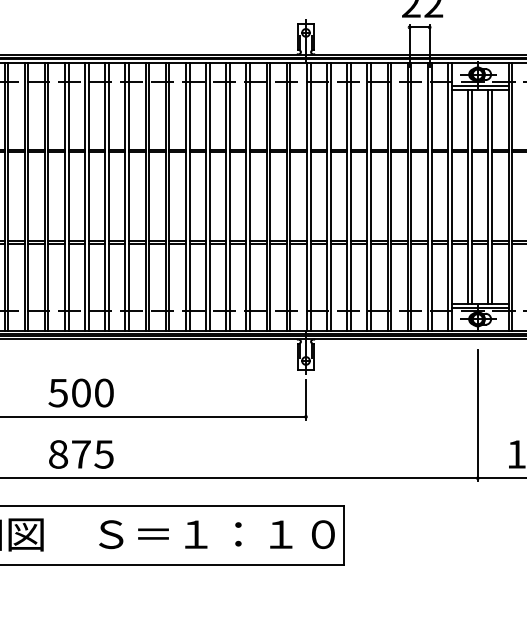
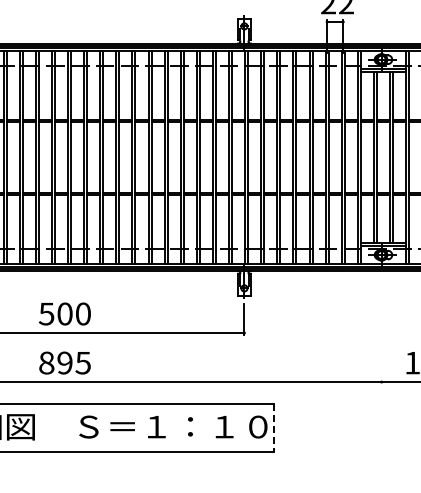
line: (477, 414) -> (381, 331), removed
text: (80, 453) -> (64, 362), 875 -> 895
line: (343, 535) -> (274, 427), solid -> dashed

